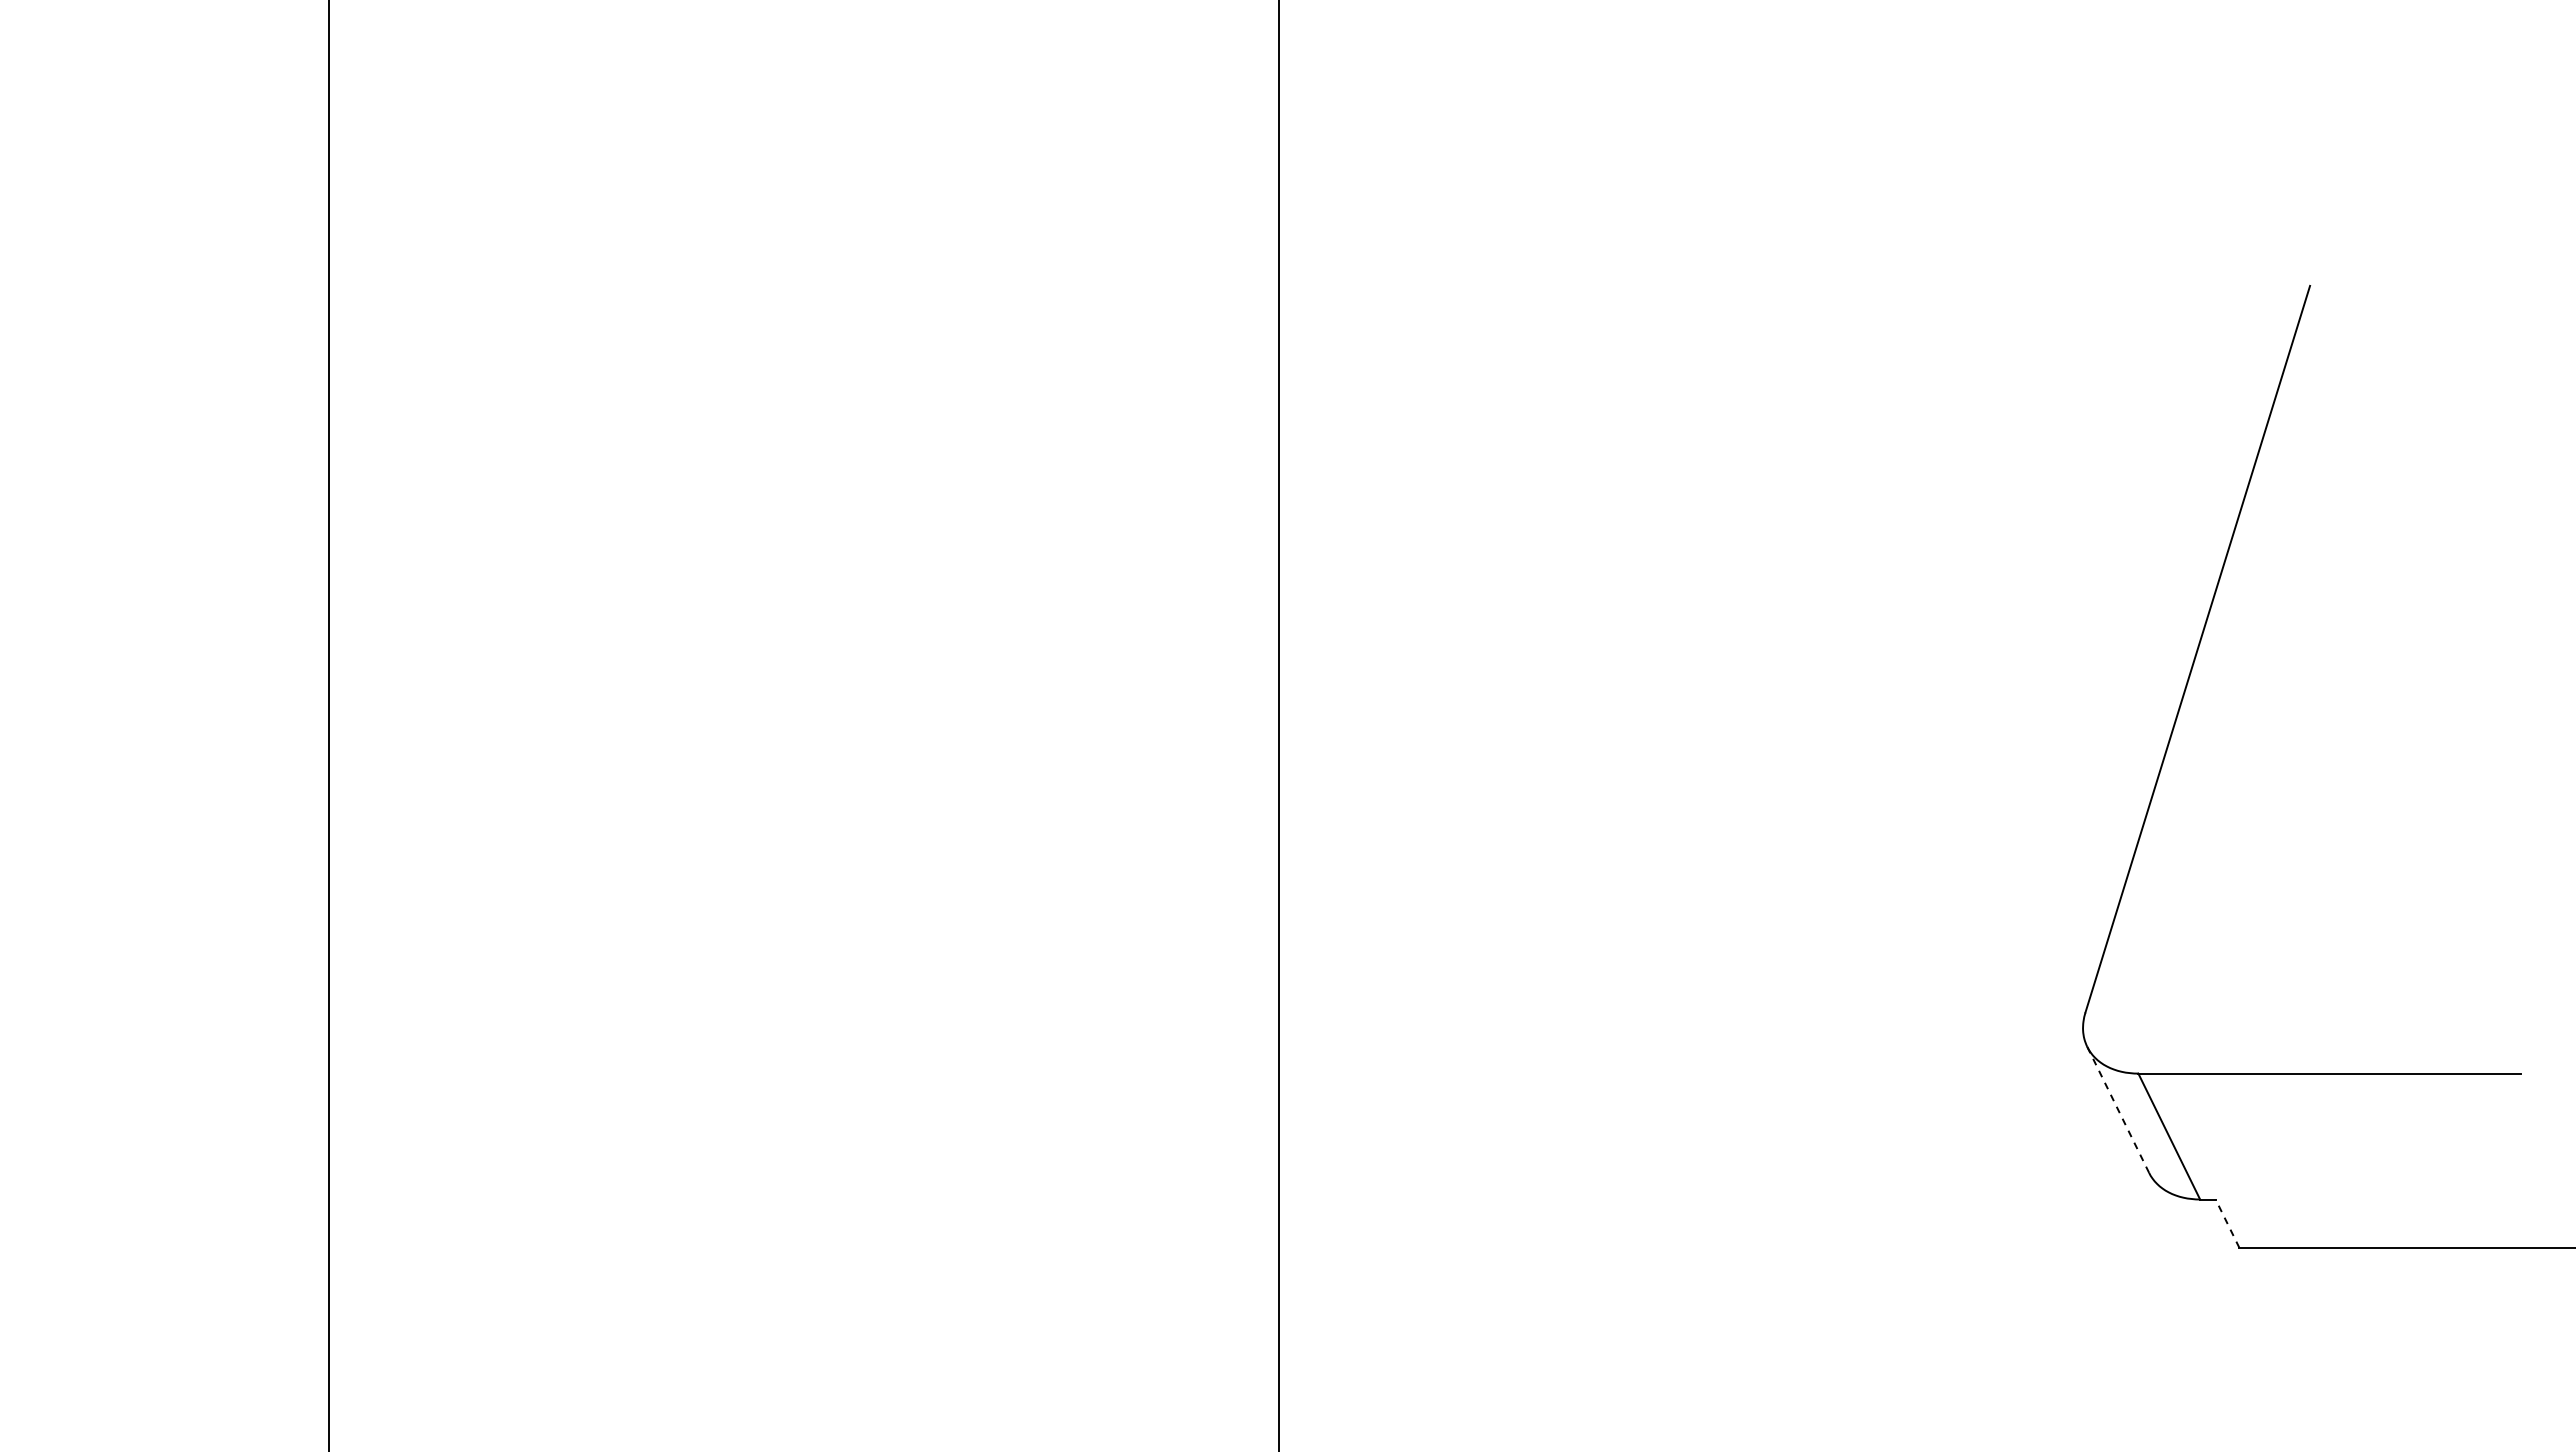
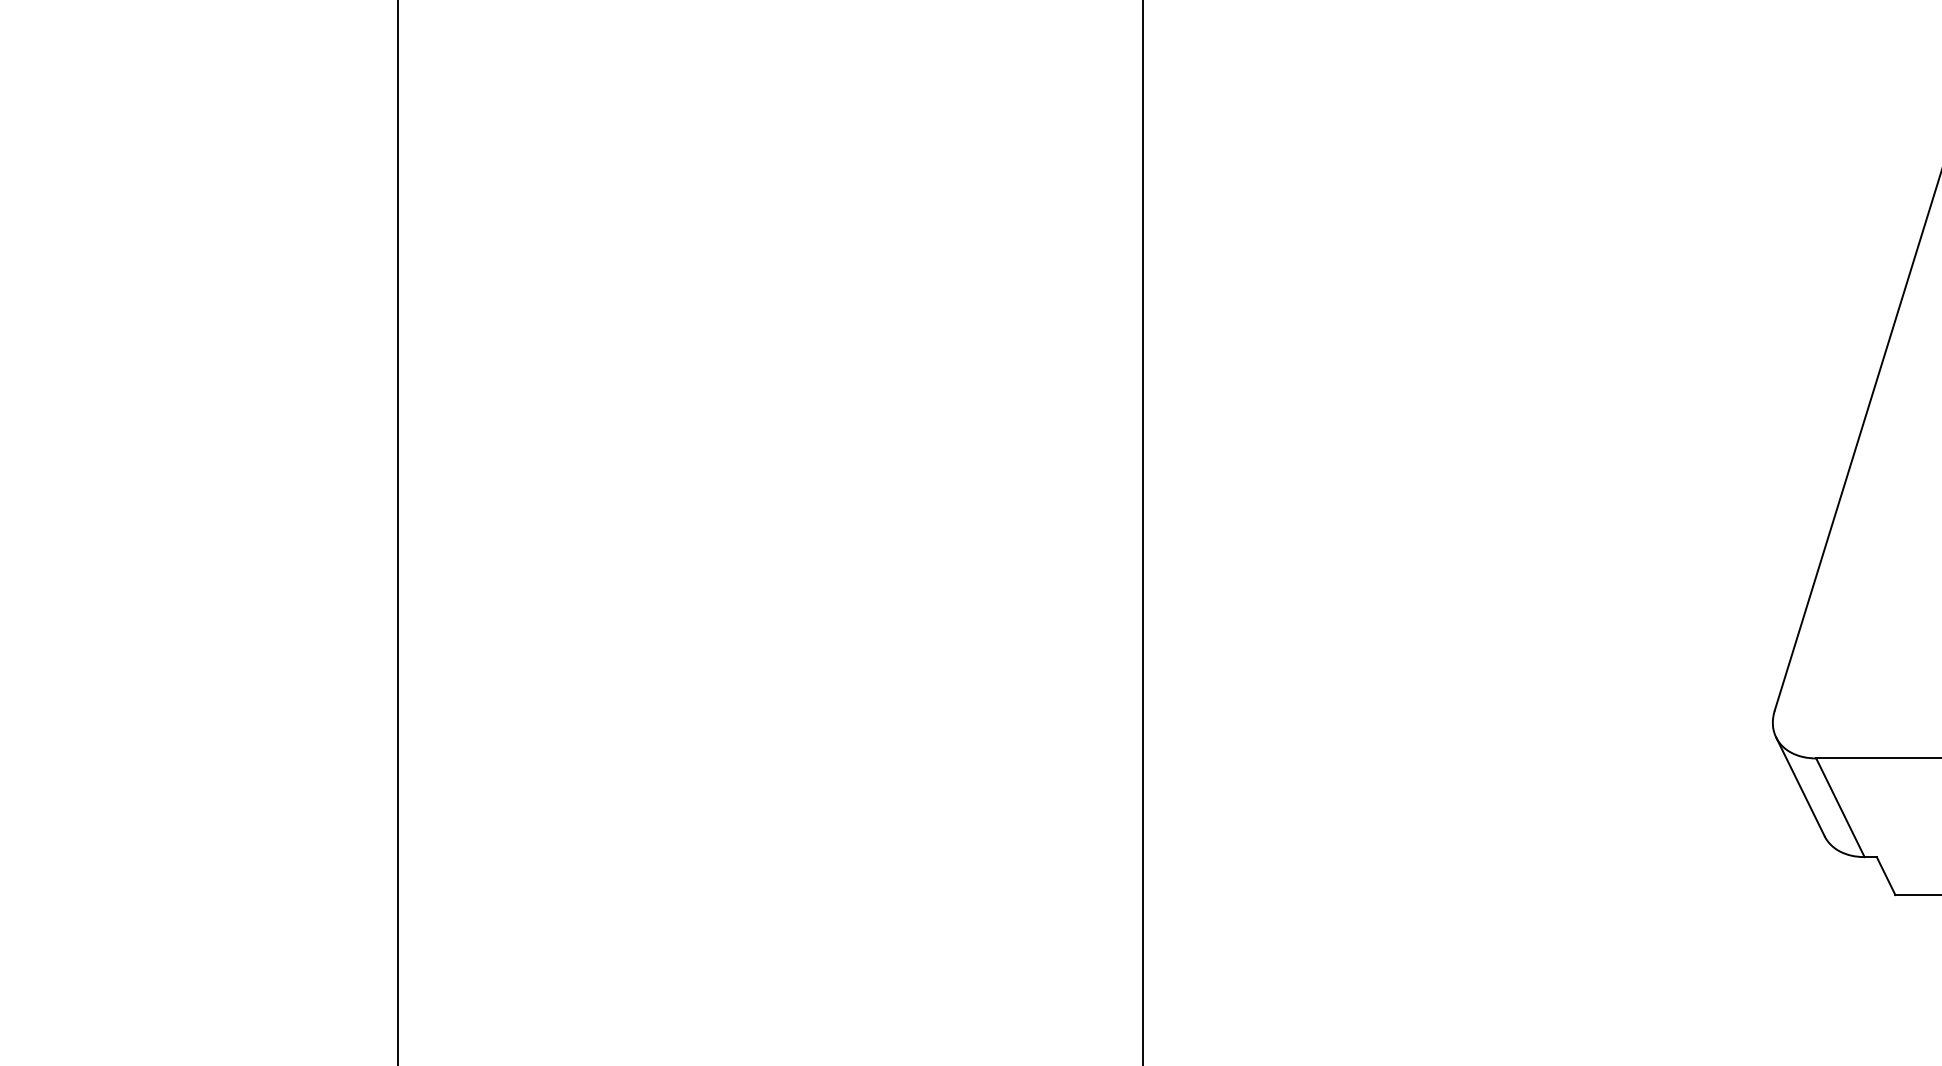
line: (2118, 1110) -> (1800, 787), dashed -> solid
line: (2227, 1223) -> (1886, 875), dashed -> solid

